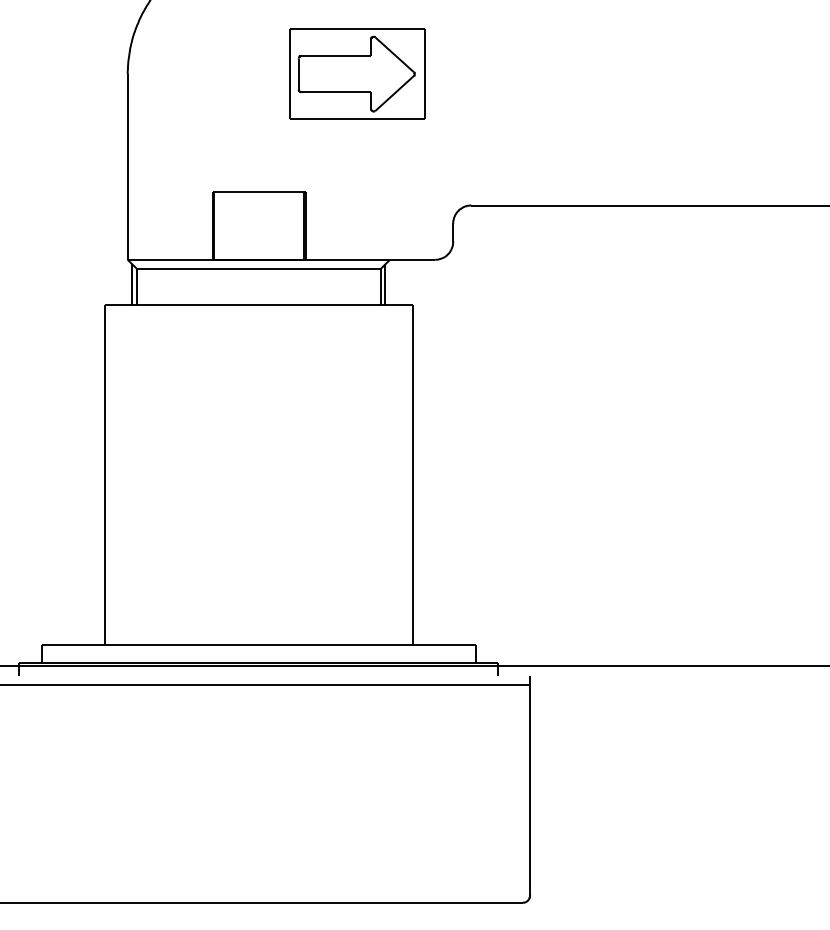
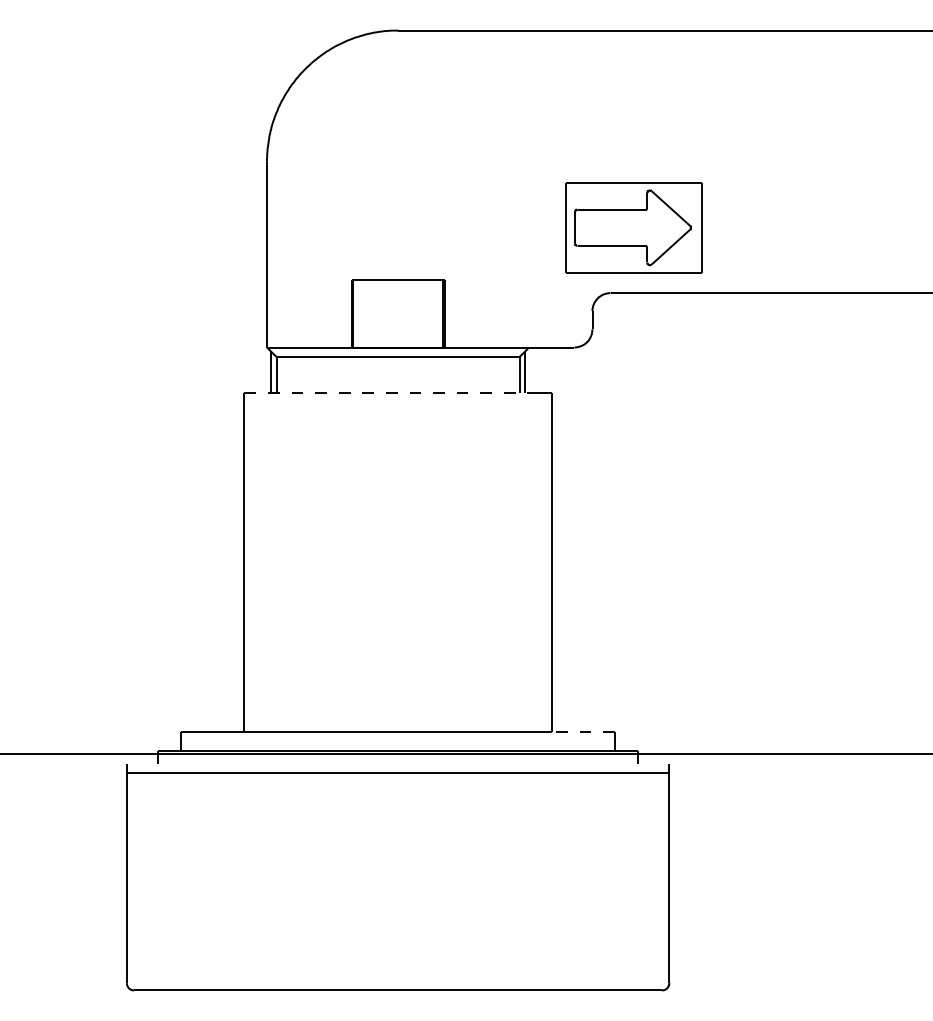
part: (357, 73) -> (633, 227), moved
line: (250, 304) -> (389, 392), solid -> dashed
line: (444, 644) -> (583, 732), solid -> dashed

